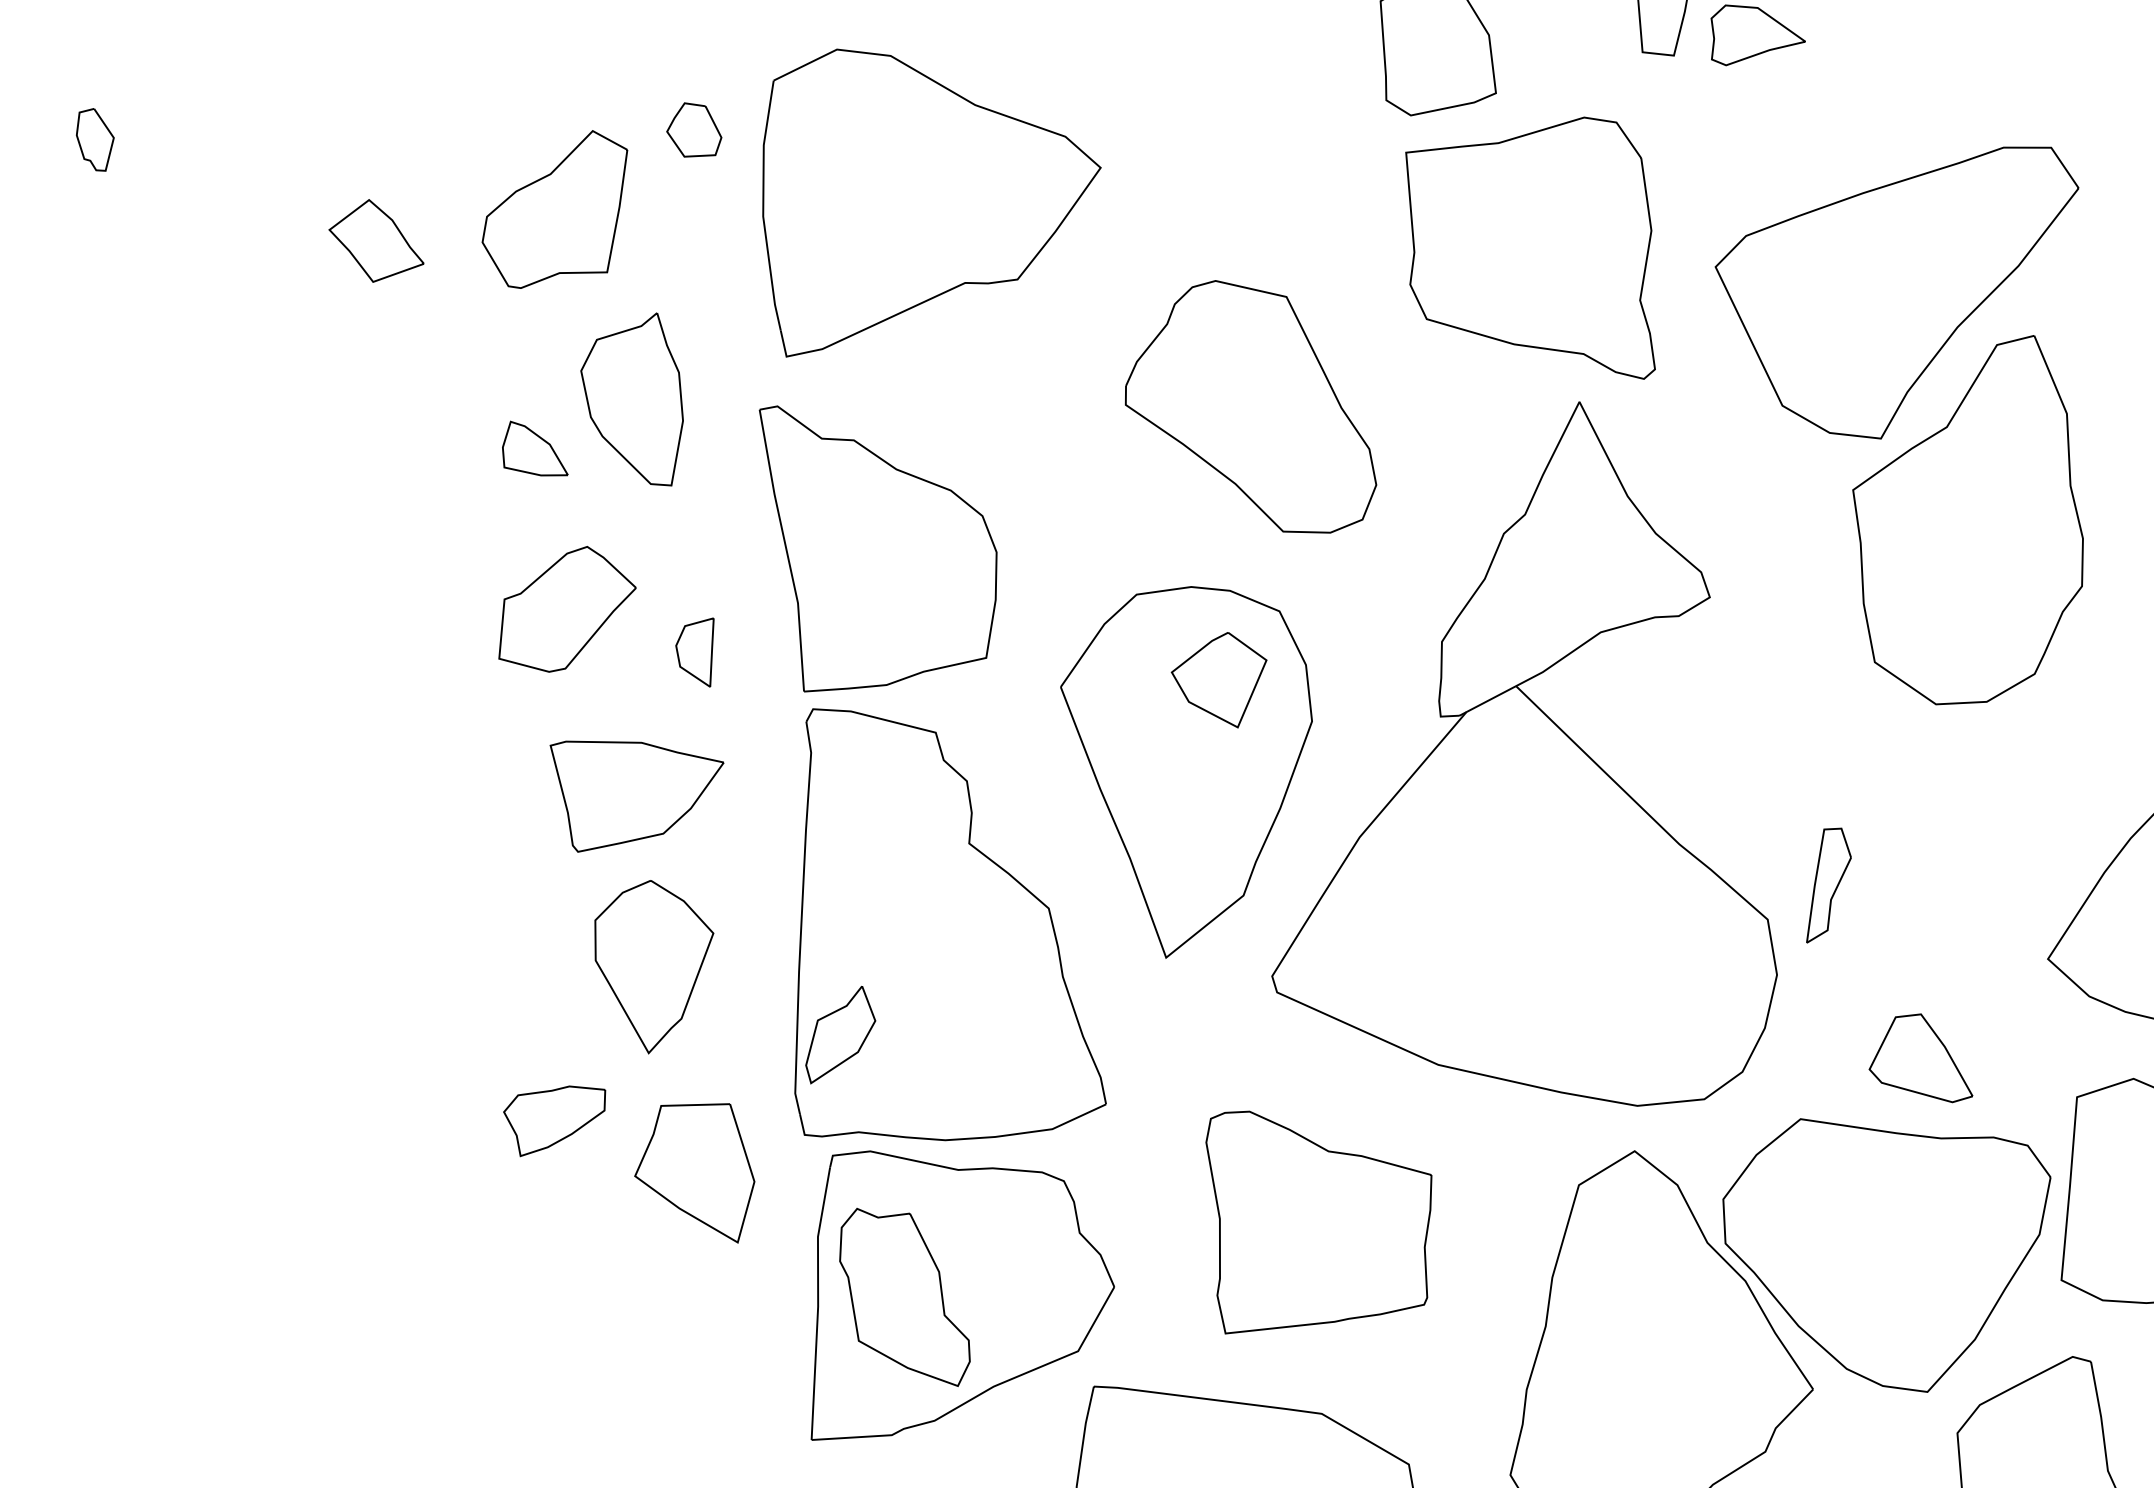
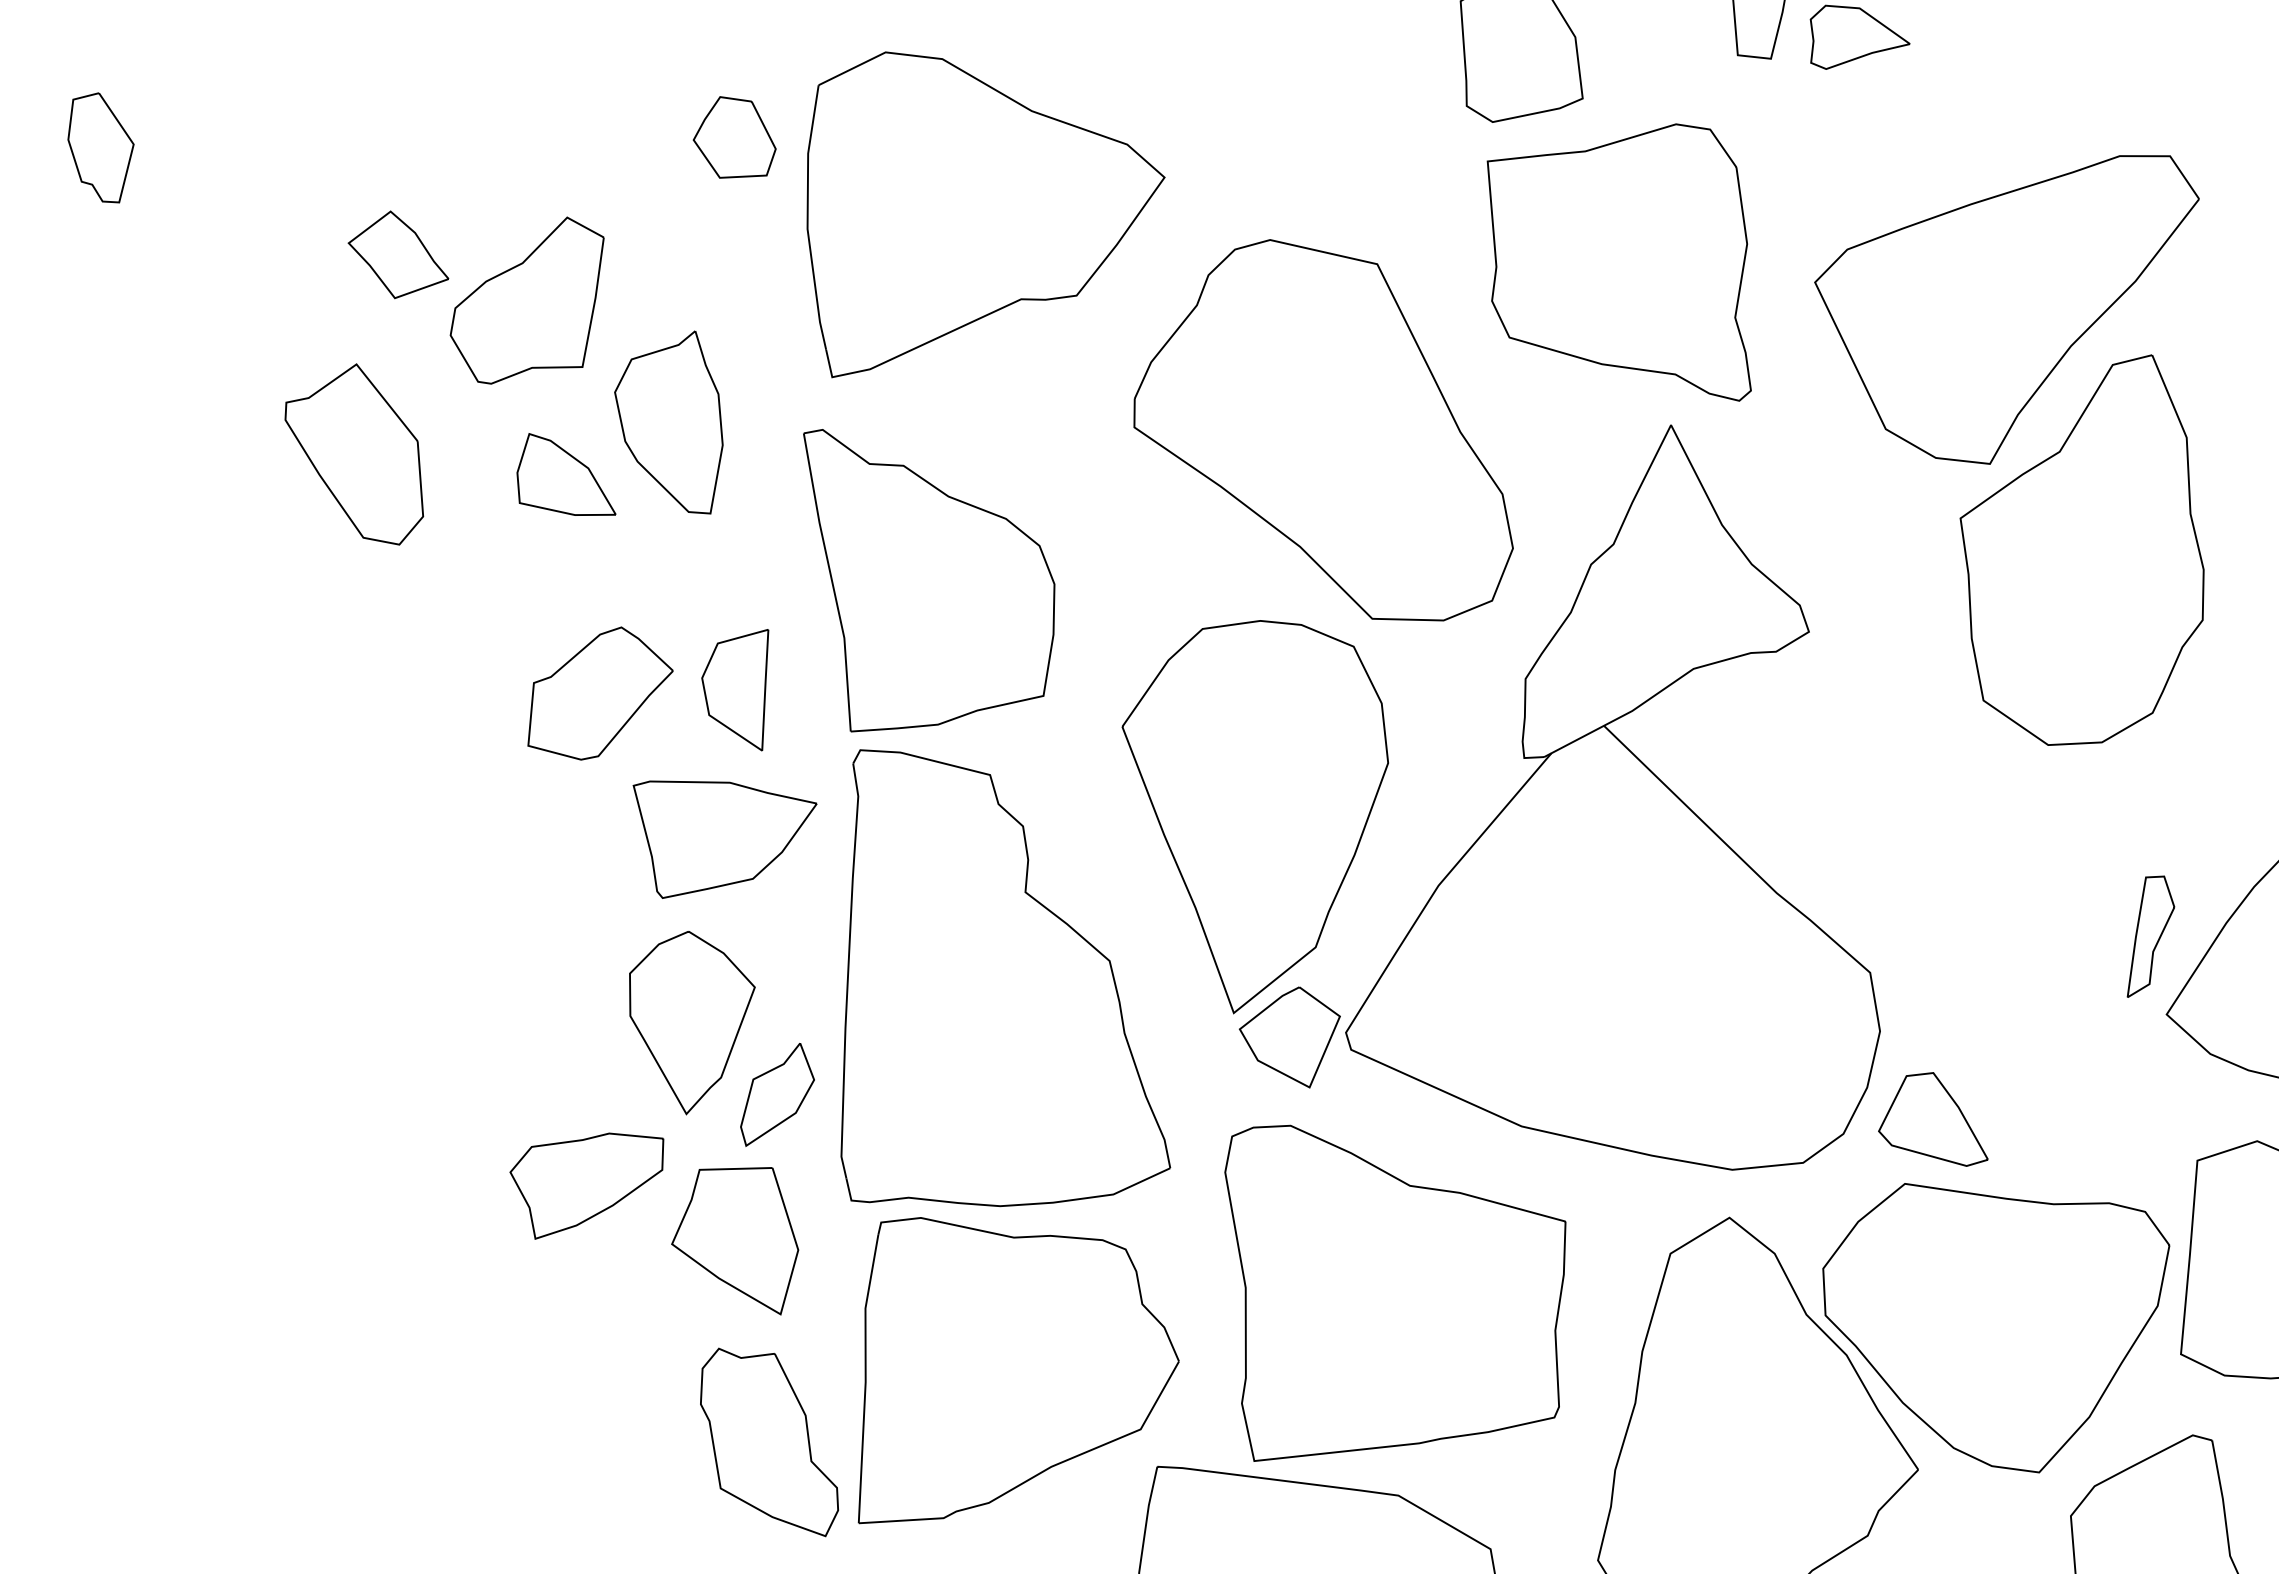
part: (694, 130) -> (734, 137), size x1.43
part: (94, 139) -> (100, 147), size x1.67
part: (554, 209) -> (526, 300), moved
part: (1250, 407) -> (1323, 430), size x1.43
part: (334, 429) -> (354, 454), added
part: (535, 448) -> (566, 474), size x1.43
part: (567, 609) -> (600, 693), moved
part: (695, 652) -> (735, 690), size x1.67
part: (1218, 680) -> (1289, 1037), moved
part: (636, 796) -> (724, 839), moved
part: (1828, 885) -> (2150, 936), moved
part: (840, 1034) -> (777, 1094), moved
part: (1921, 1058) -> (1933, 1119), moved
part: (554, 1120) -> (586, 1185), size x1.43
part: (1318, 1221) -> (1395, 1292), size x1.43
part: (904, 1297) -> (769, 1442), moved

